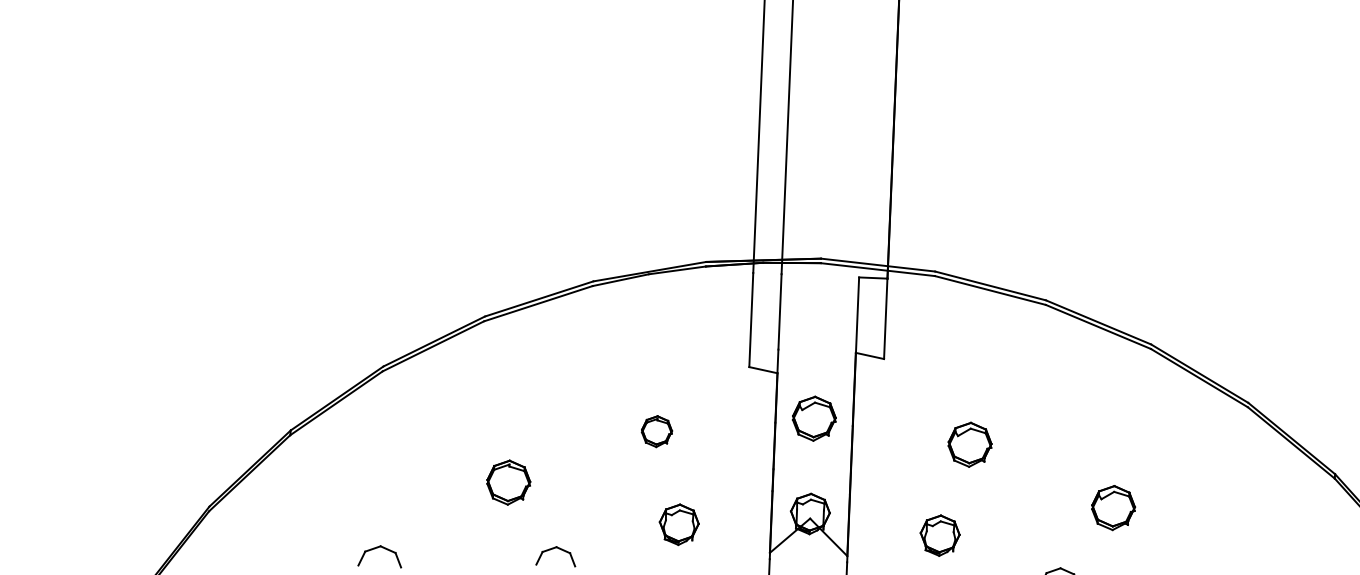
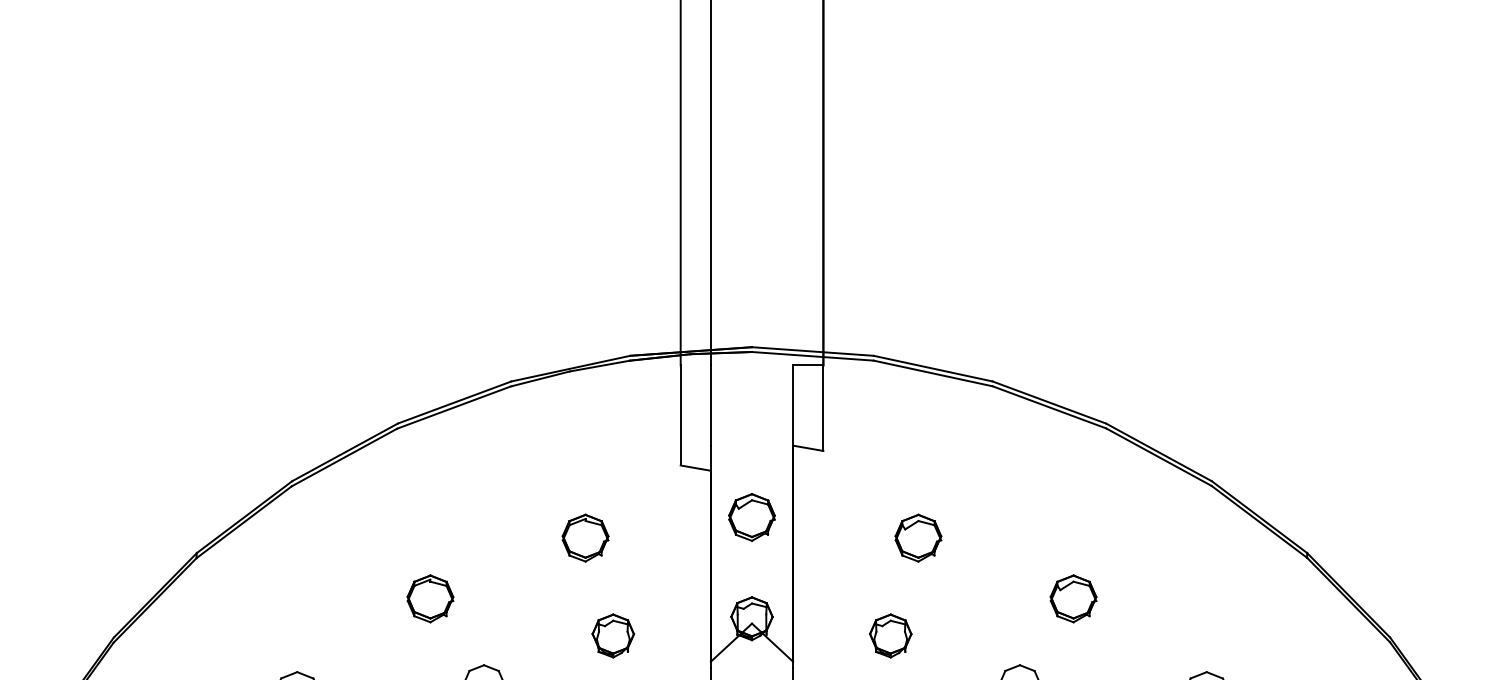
part: (656, 431) -> (585, 537), size x1.43

